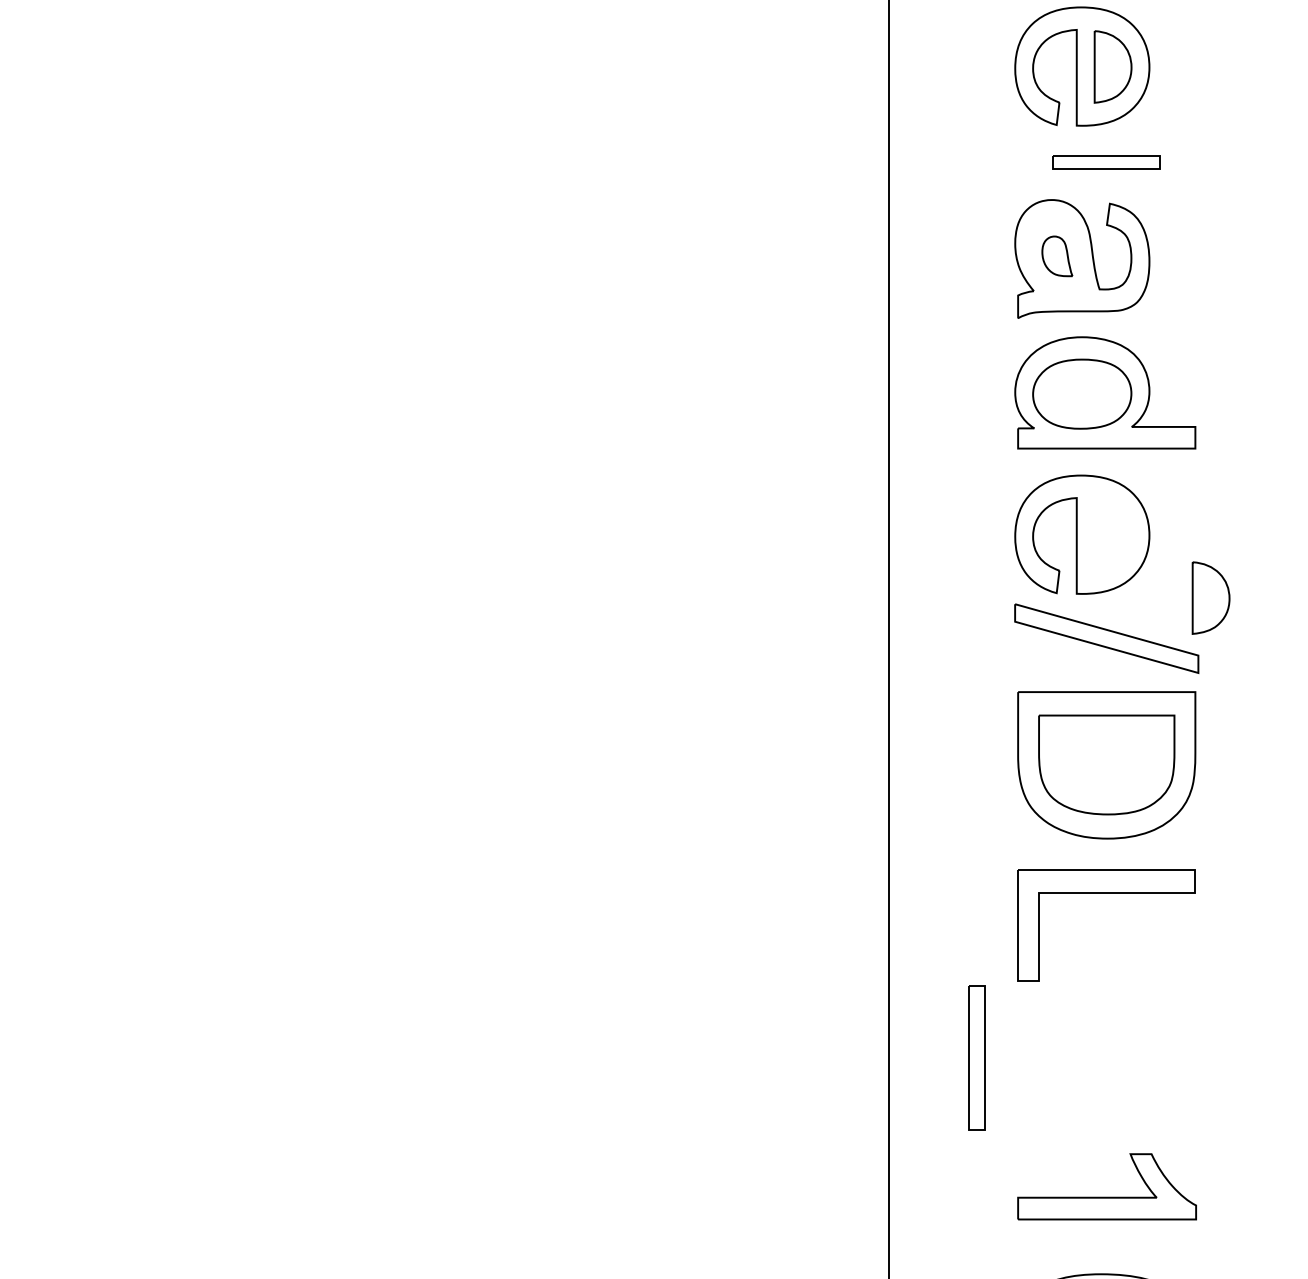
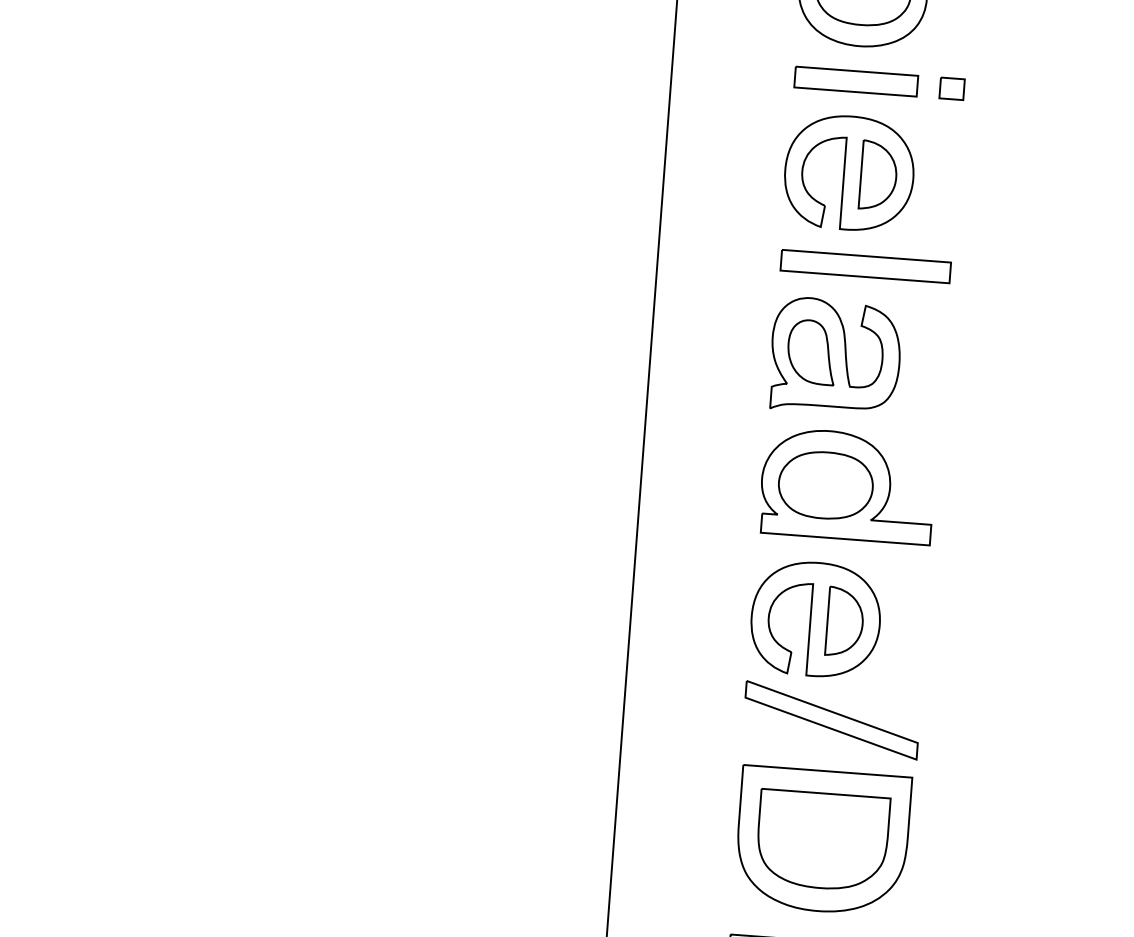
part: (1106, 162) -> (865, 266), size x1.67
part: (1057, 256) -> (812, 352), size x1.67
part: (1210, 597) -> (844, 621), moved

